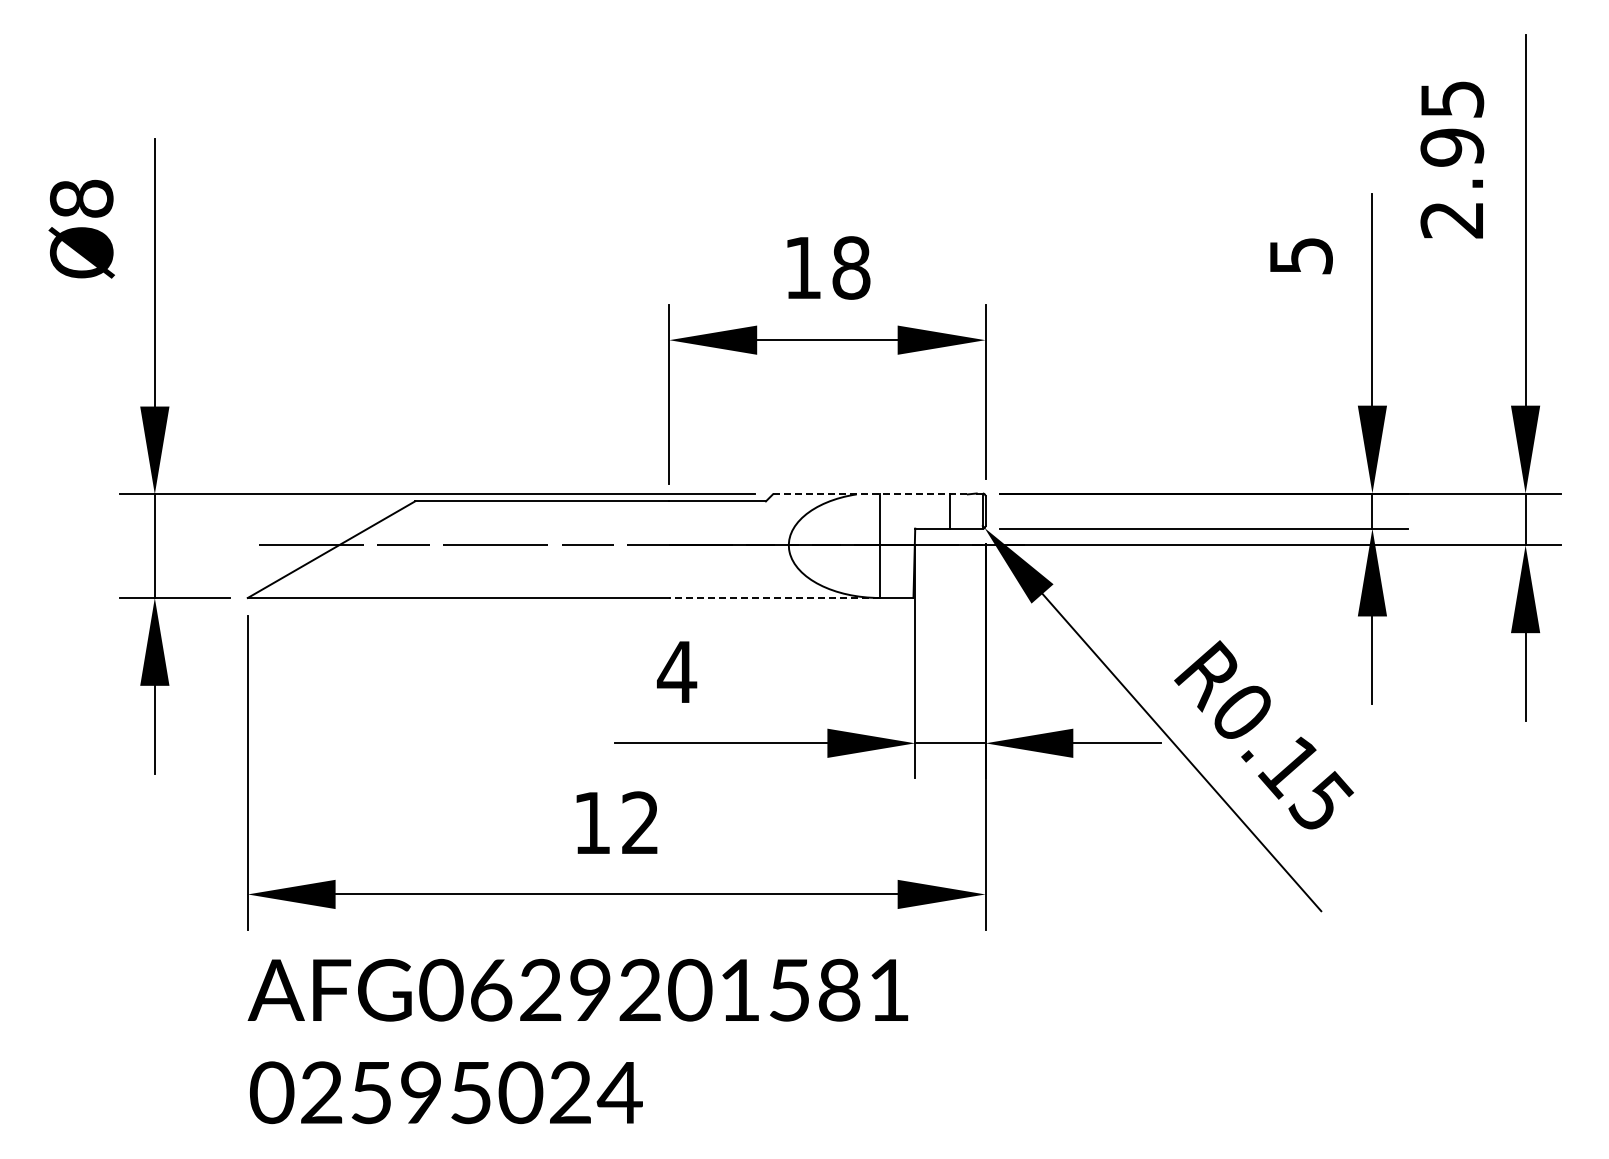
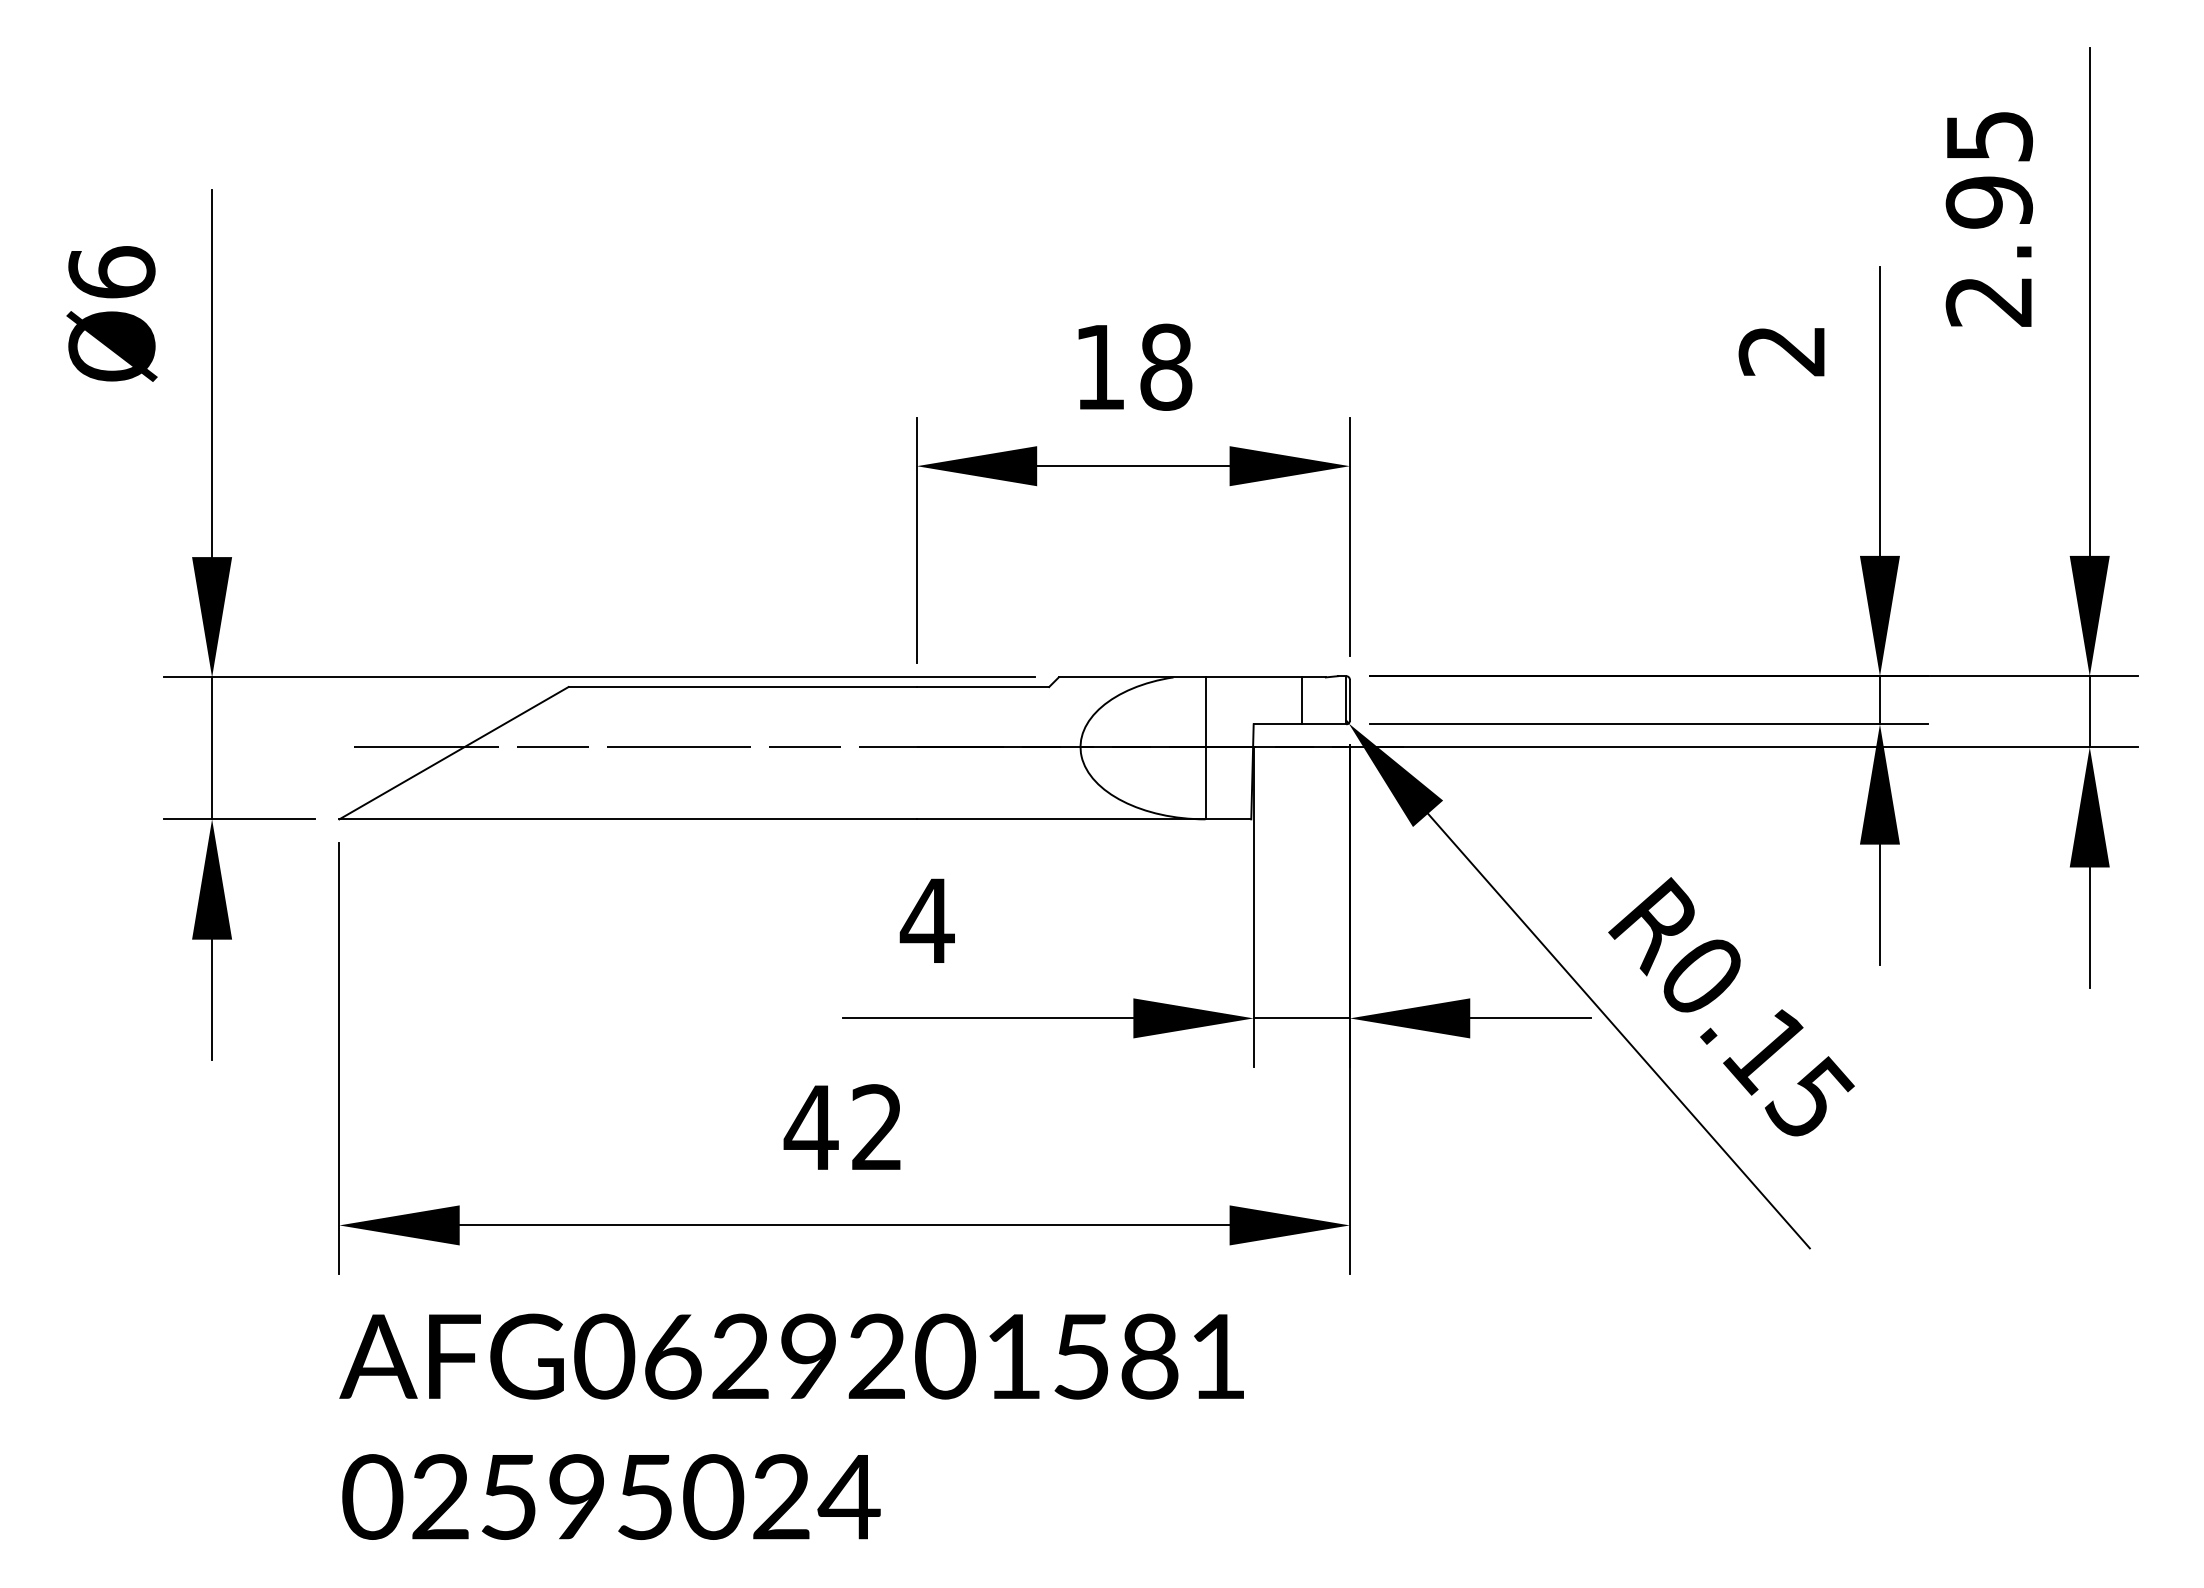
text: (81, 198) -> (111, 272), Ø8 -> Ø6
text: (1300, 256) -> (1781, 351), 5 -> 2
line: (870, 494) -> (1192, 677), dashed -> solid
line: (774, 598) -> (1060, 820), dashed -> solid
text: (592, 822) -> (811, 1126), 12 -> 42

